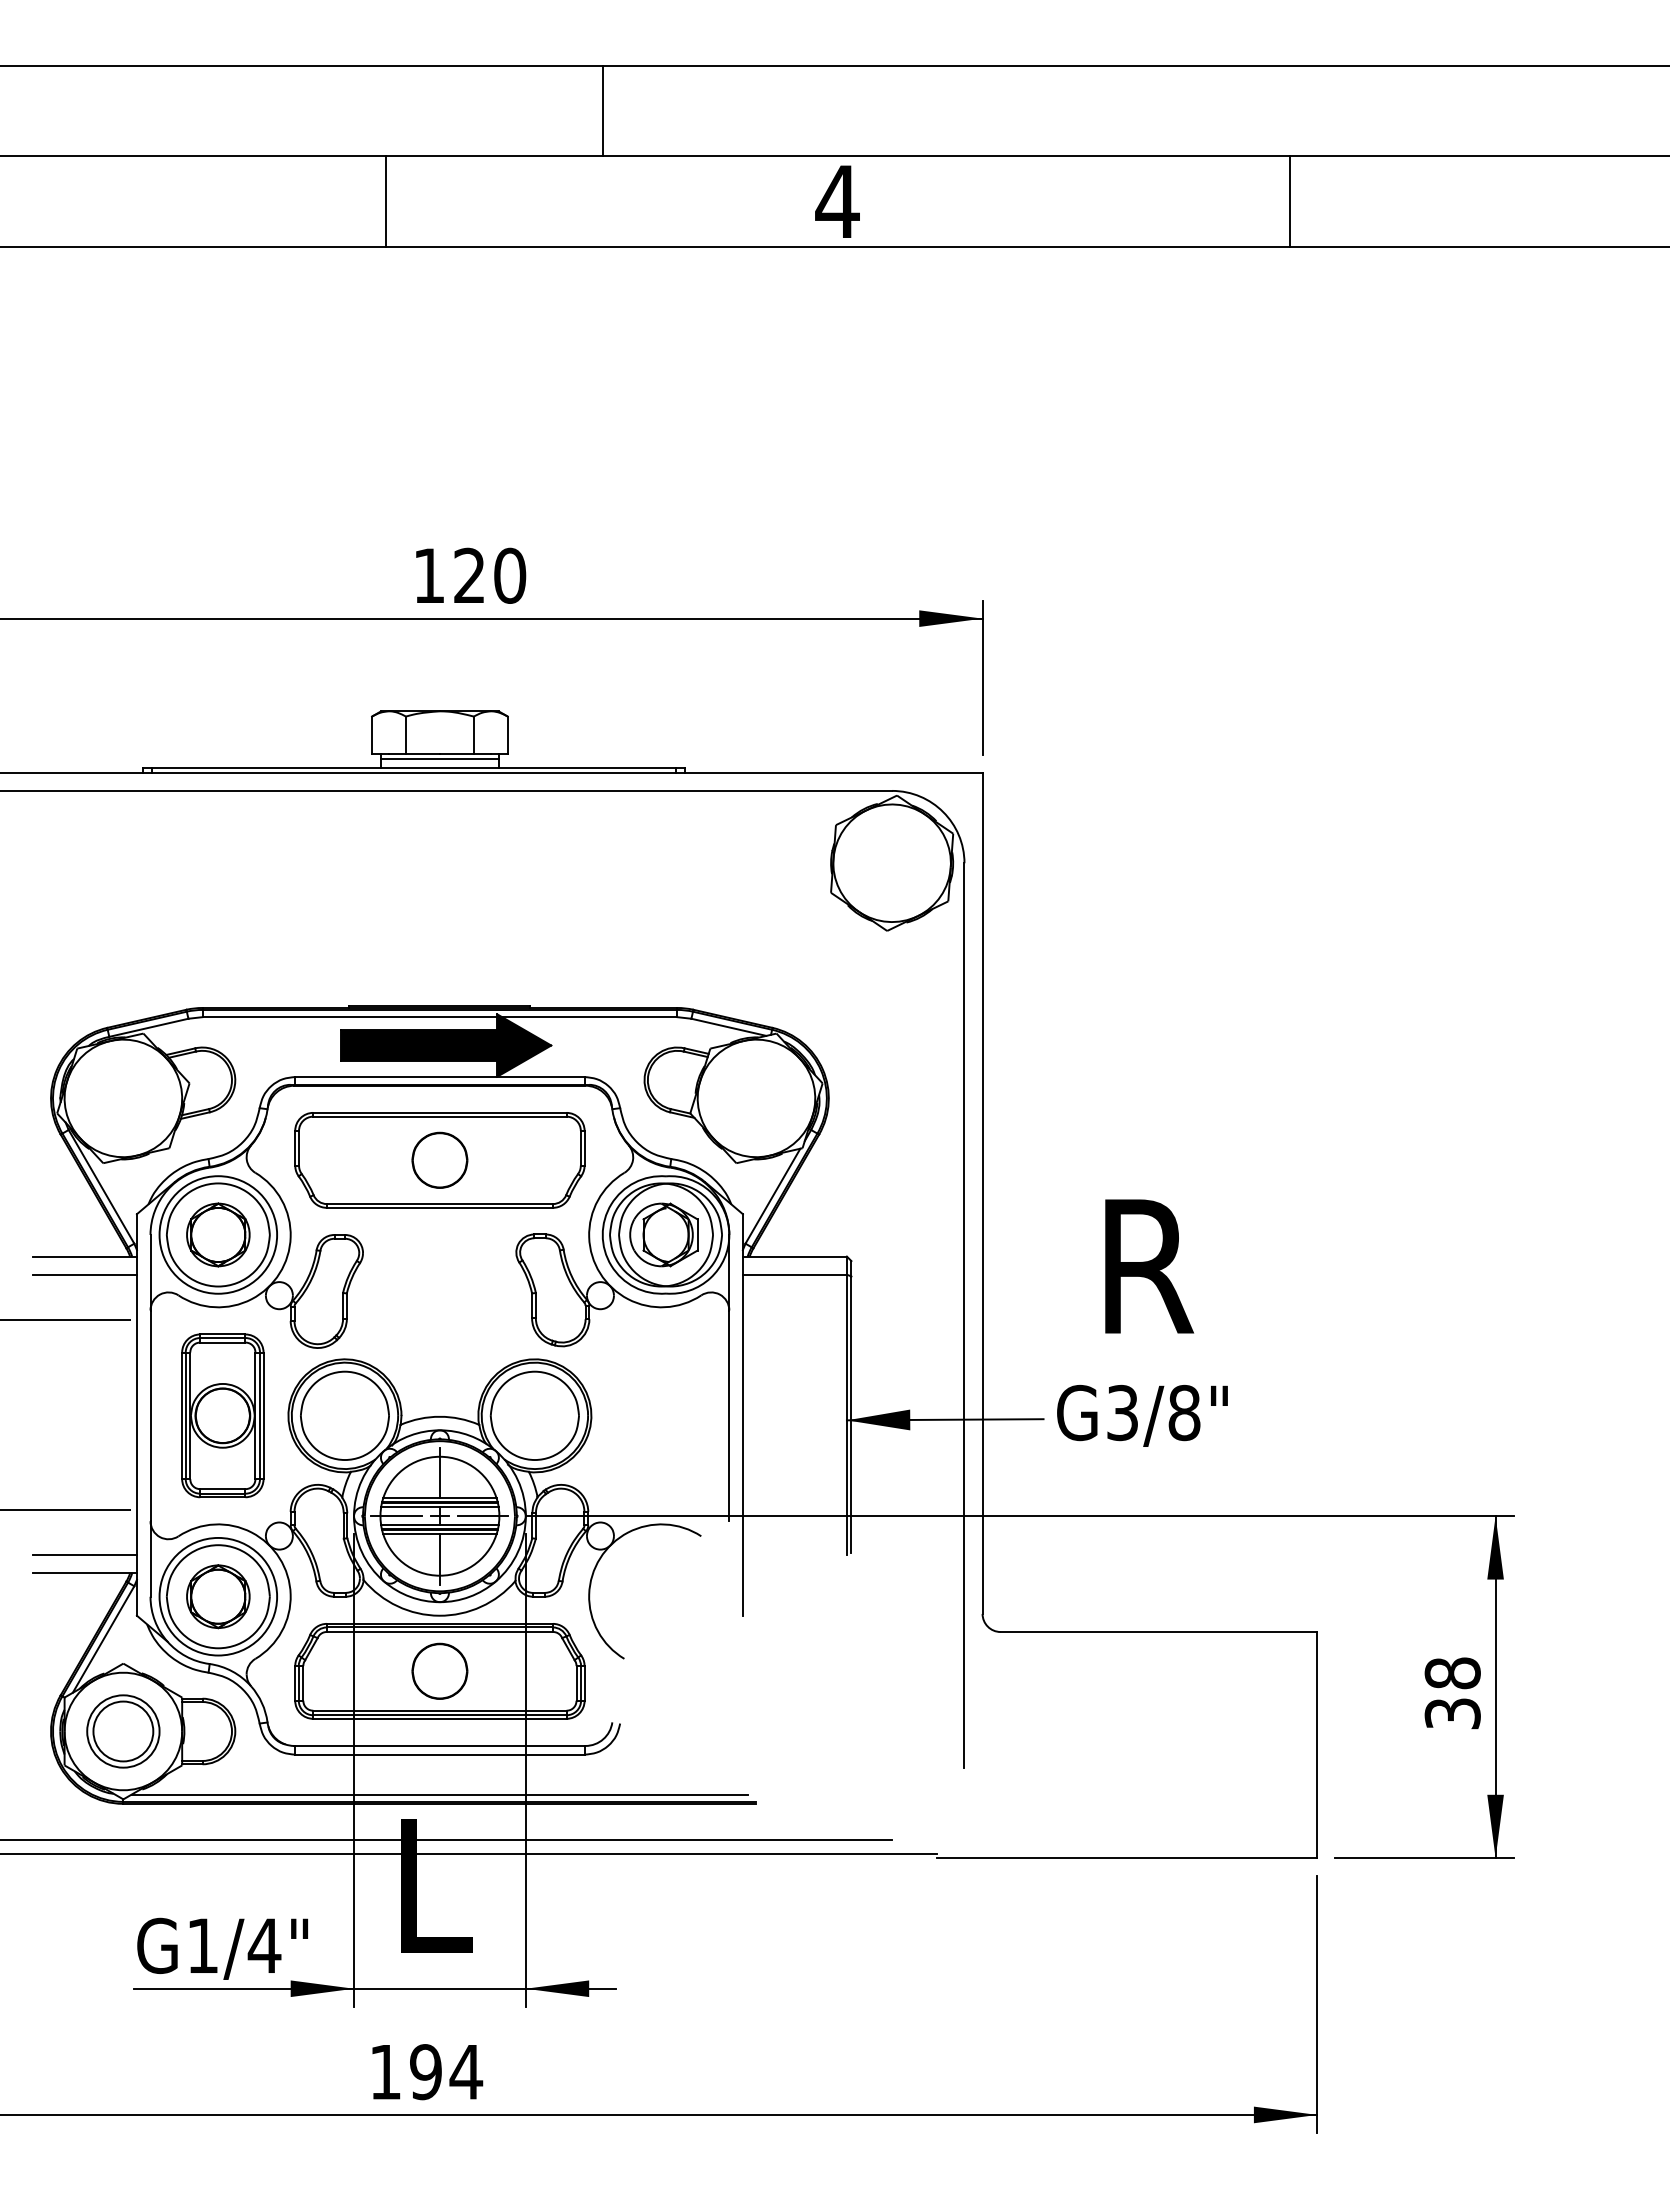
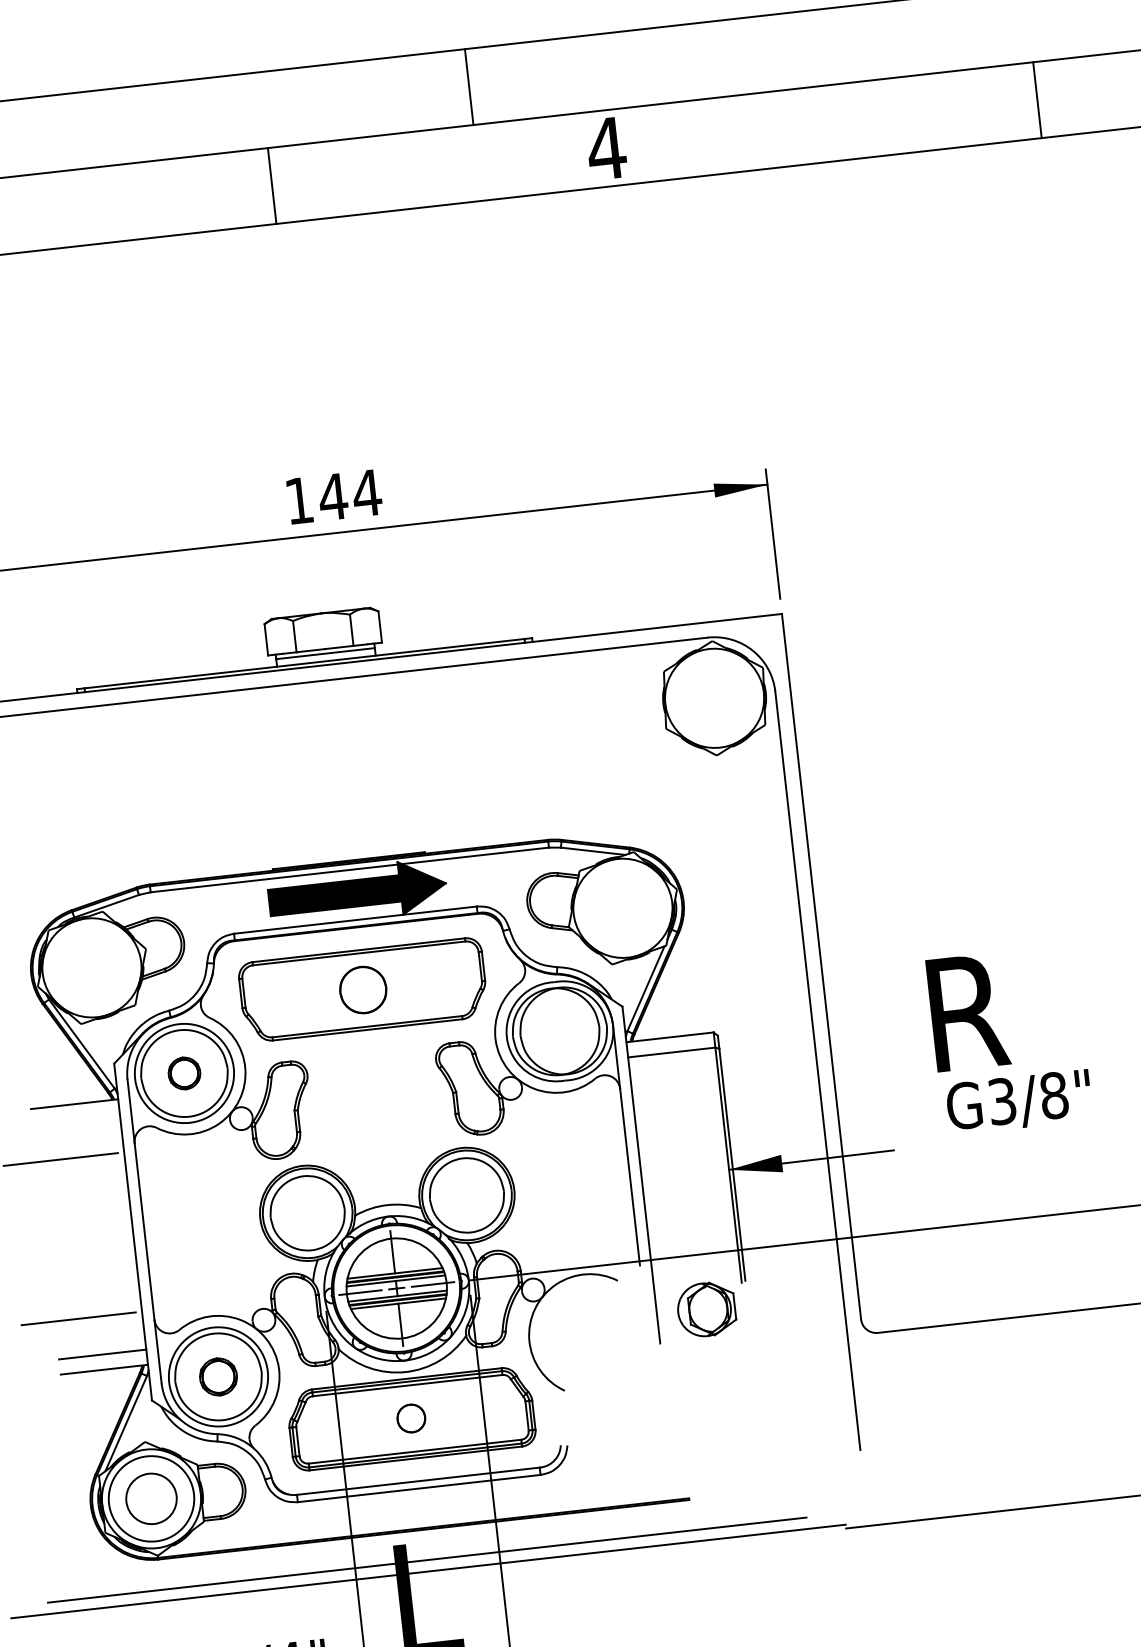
line: (602, 110) -> (468, 86), moved
line: (385, 201) -> (271, 185), moved
line: (1290, 201) -> (1037, 100), moved
text: (489, 575) -> (349, 494), 120 -> 144
part: (218, 1234) -> (184, 1073), size x0.6
part: (663, 1234) -> (706, 1309), moved
line: (84, 1274) -> (75, 1119), removed
part: (222, 1415) -> (204, 1224), removed
text: (1142, 1415) -> (1019, 1101), moved
part: (218, 1596) -> (218, 1376), size x0.7
part: (439, 1670) -> (410, 1417), size x0.6
circle: (123, 1731) -> (151, 1498), size x1.4
line: (439, 1794) -> (422, 1521), removed

